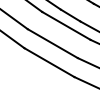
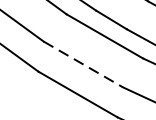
line: (52, 43) -> (82, 64), solid -> dashed

